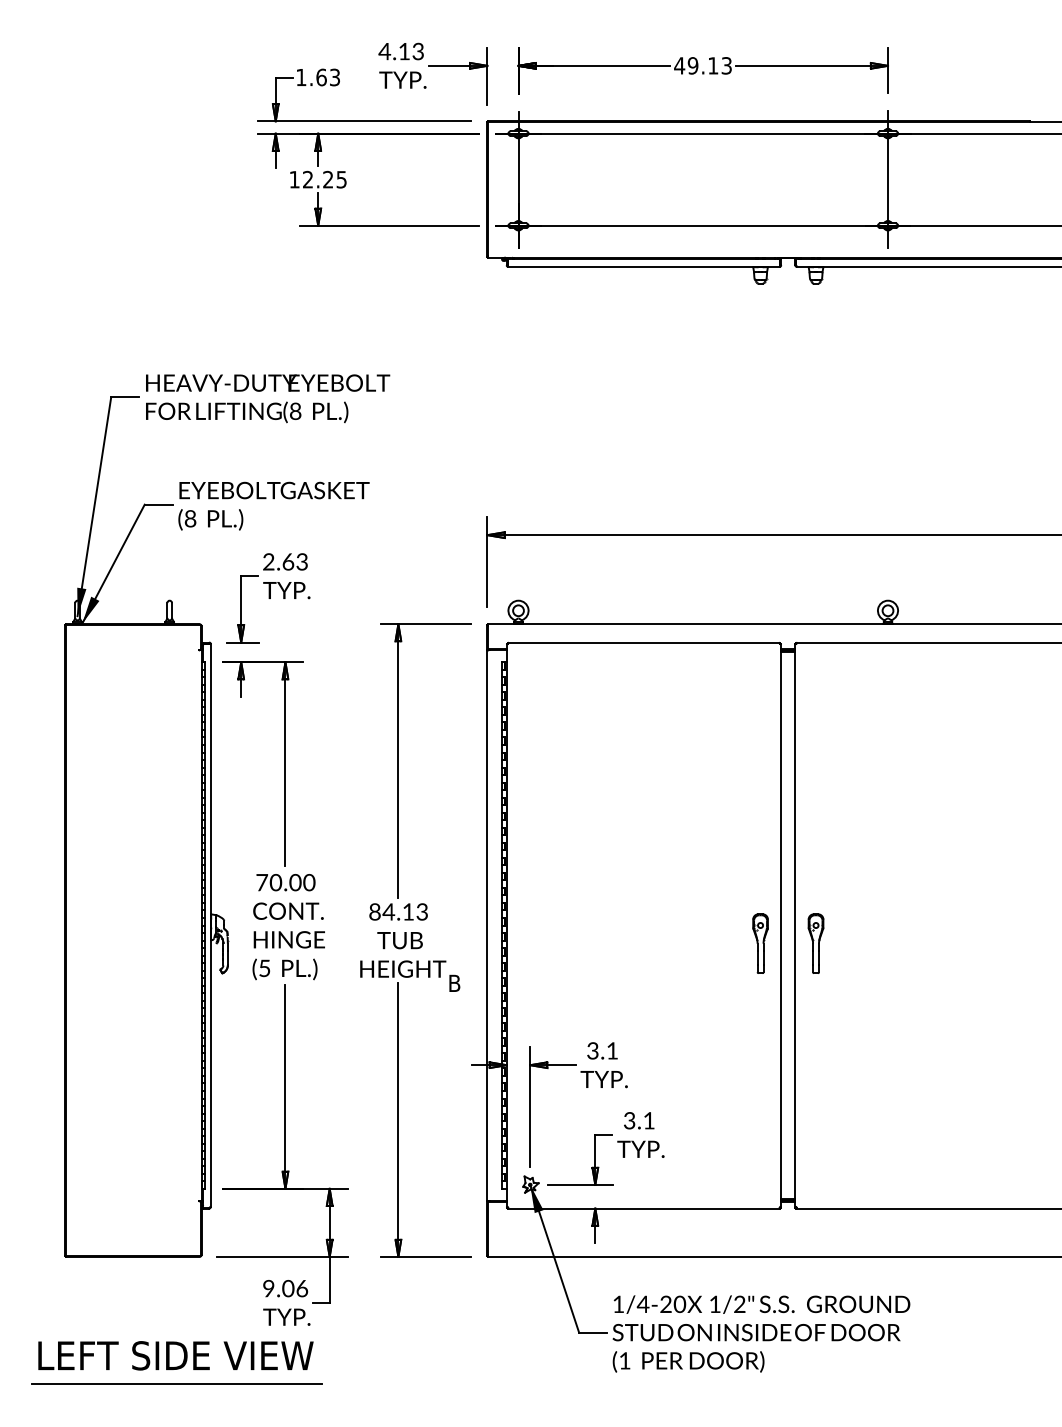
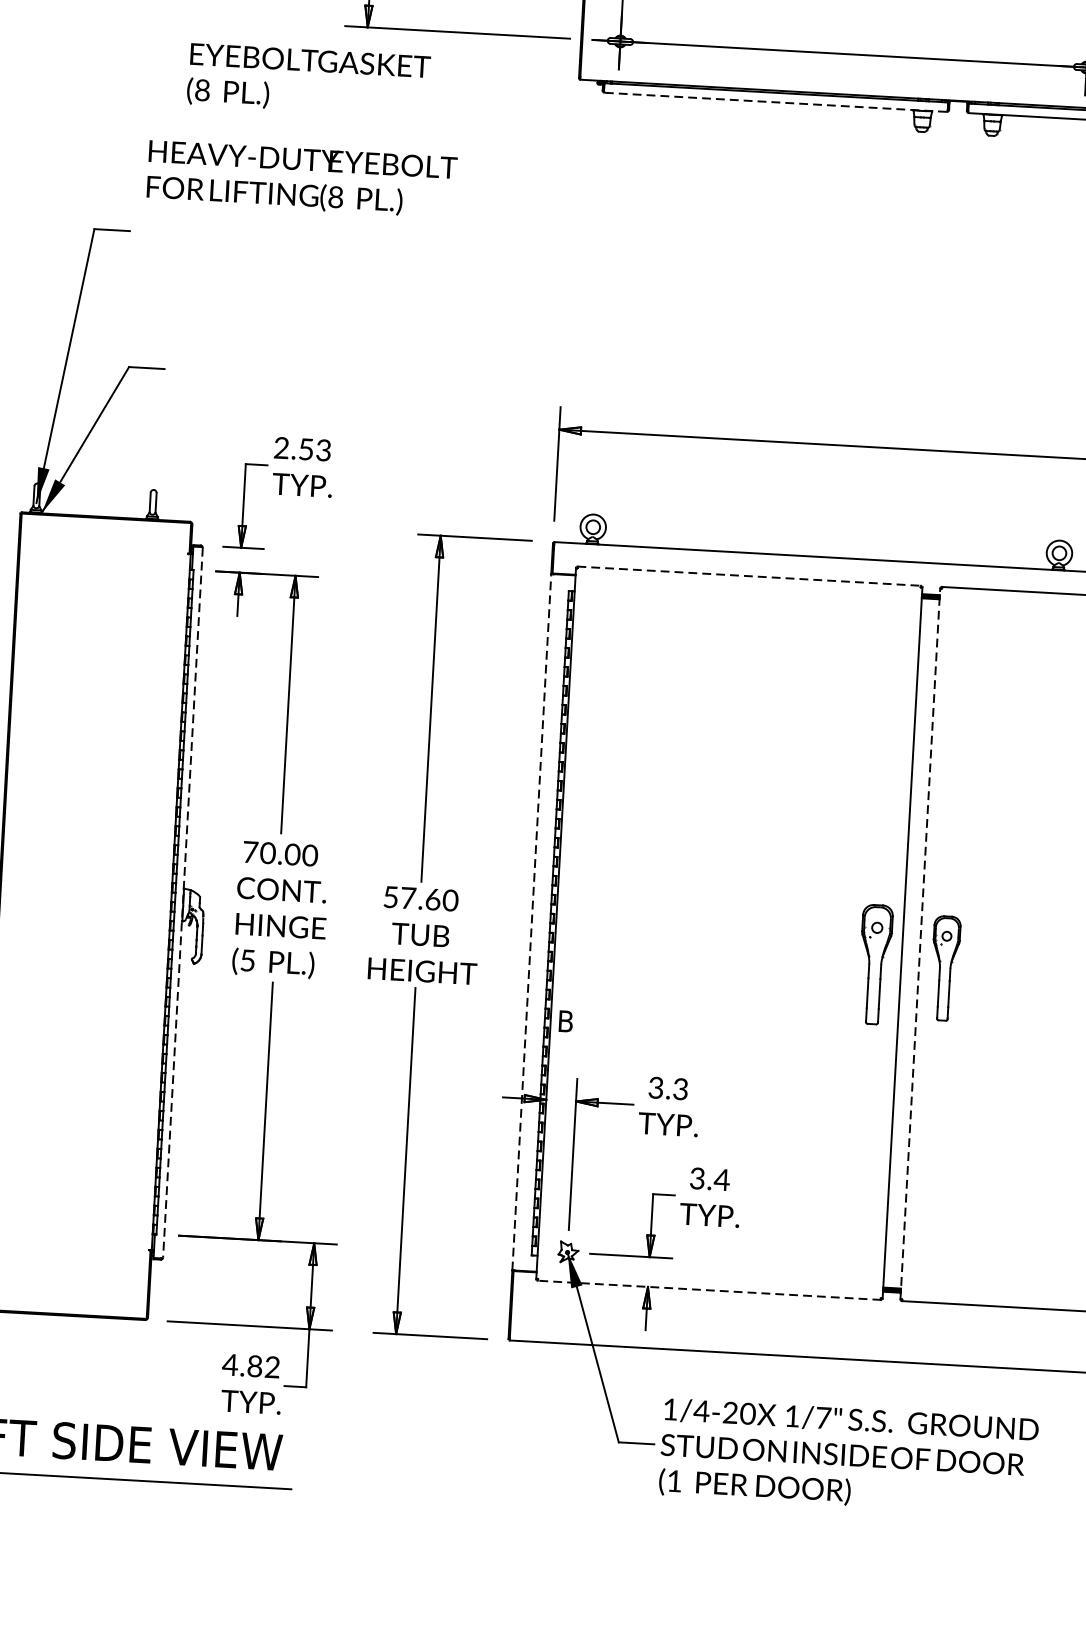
line: (643, 266) -> (775, 101), solid -> dashed
text: (268, 398) -> (302, 179), moved
text: (273, 505) -> (308, 79), moved
text: (288, 561) -> (306, 448), 2.63 -> 2.53
line: (644, 642) -> (749, 576), solid -> dashed
text: (398, 911) -> (420, 898), 84.13 -> 57.60
line: (487, 925) -> (531, 922), solid -> dashed
line: (795, 925) -> (920, 943), solid -> dashed
line: (210, 926) -> (182, 903), solid -> dashed
part: (760, 943) -> (875, 964), size x1.6
part: (815, 943) -> (944, 968), size x1.4
text: (454, 982) -> (565, 1020), moved
text: (611, 1050) -> (679, 1088), 3.1 -> 3.3
text: (648, 1120) -> (721, 1179), 3.1 -> 3.4
line: (643, 1208) -> (708, 1290), solid -> dashed
text: (285, 1288) -> (251, 1365), 9.06 -> 4.82
text: (739, 1303) -> (823, 1416), 1/2" -> 1/7"

